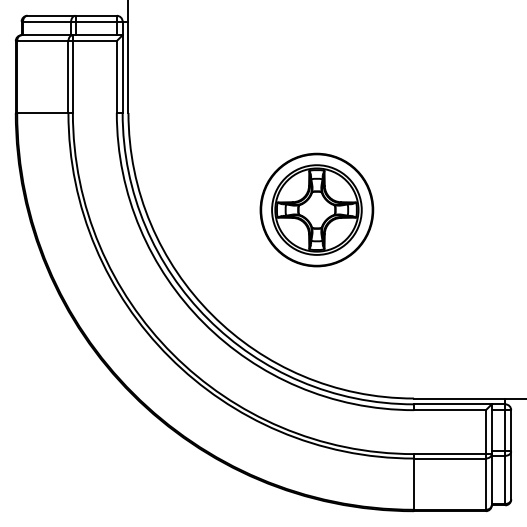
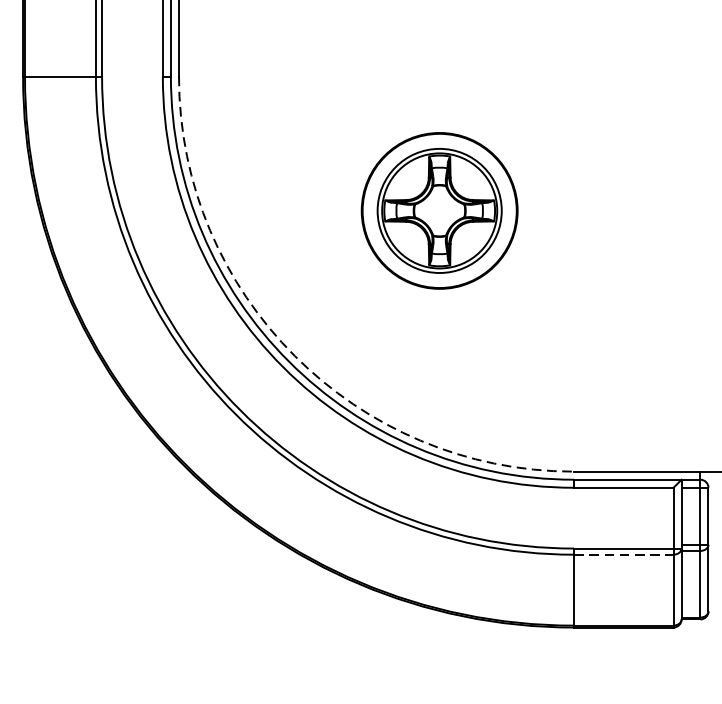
arc: (212, 314) -> (295, 355), solid -> dashed
line: (449, 458) -> (623, 554), solid -> dashed

